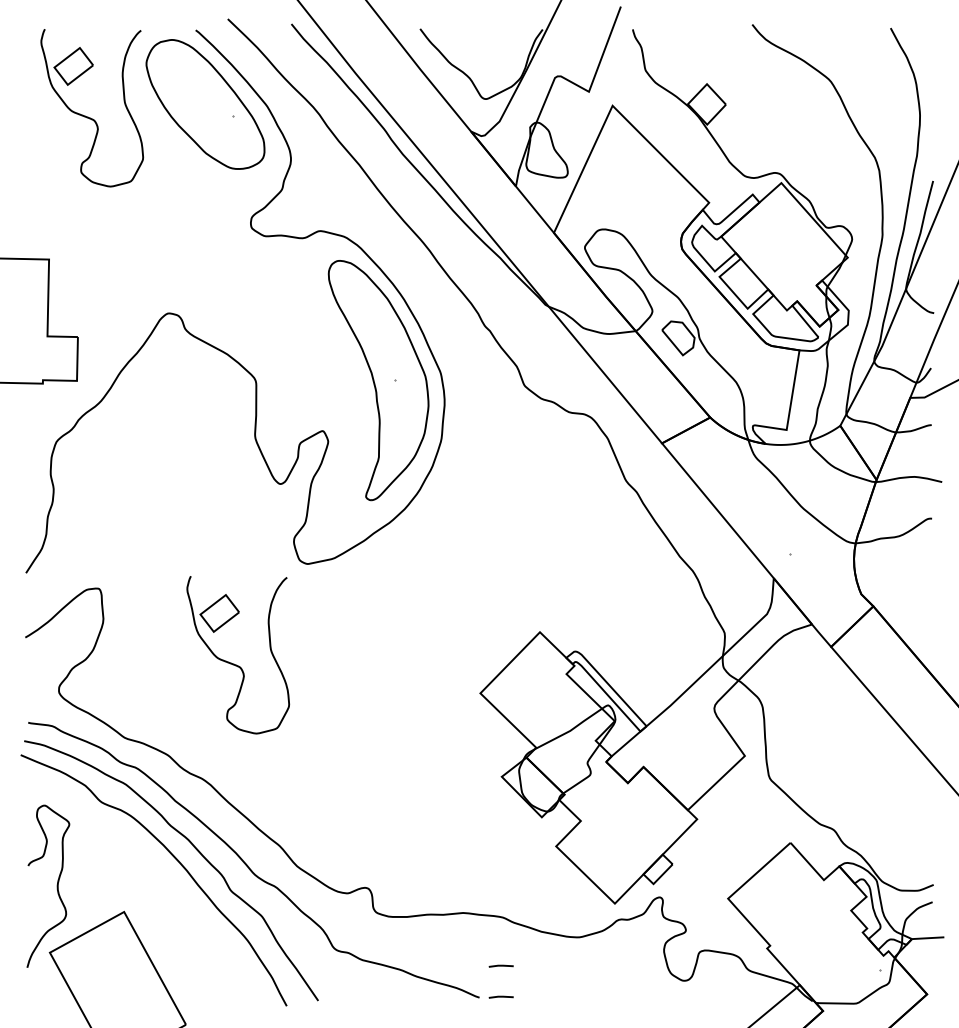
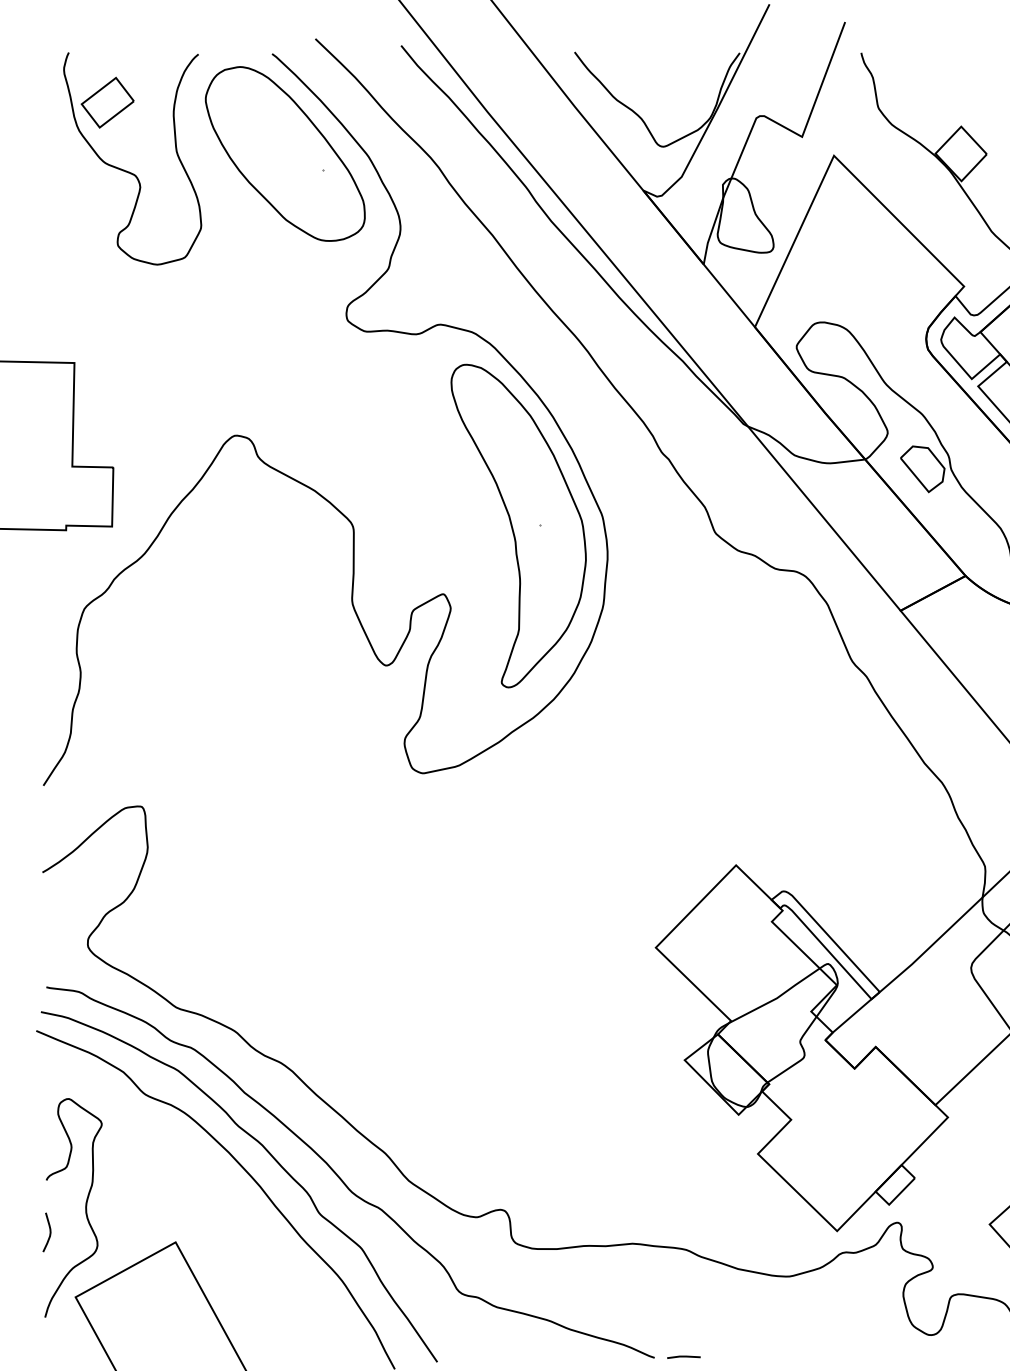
part: (234, 663) -> (324, 907), removed
curve: (30, 904) -> (49, 1232), added
line: (500, 965) -> (682, 1314), removed

